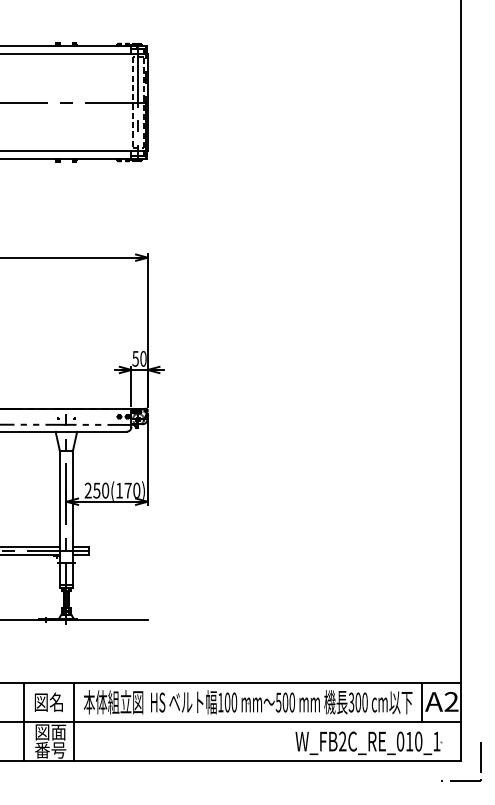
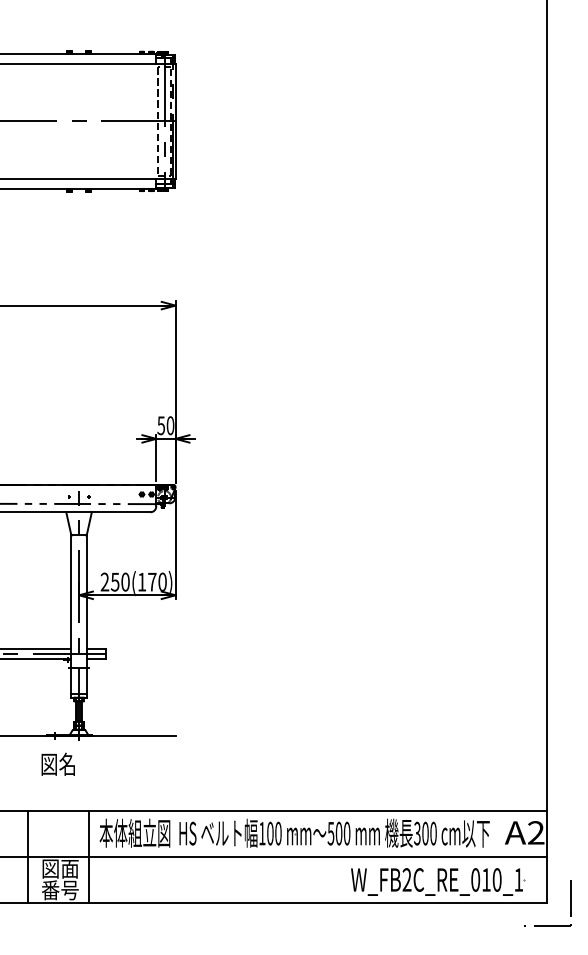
text: (48, 701) -> (57, 763), moved
line: (422, 702) -> (501, 833), removed

